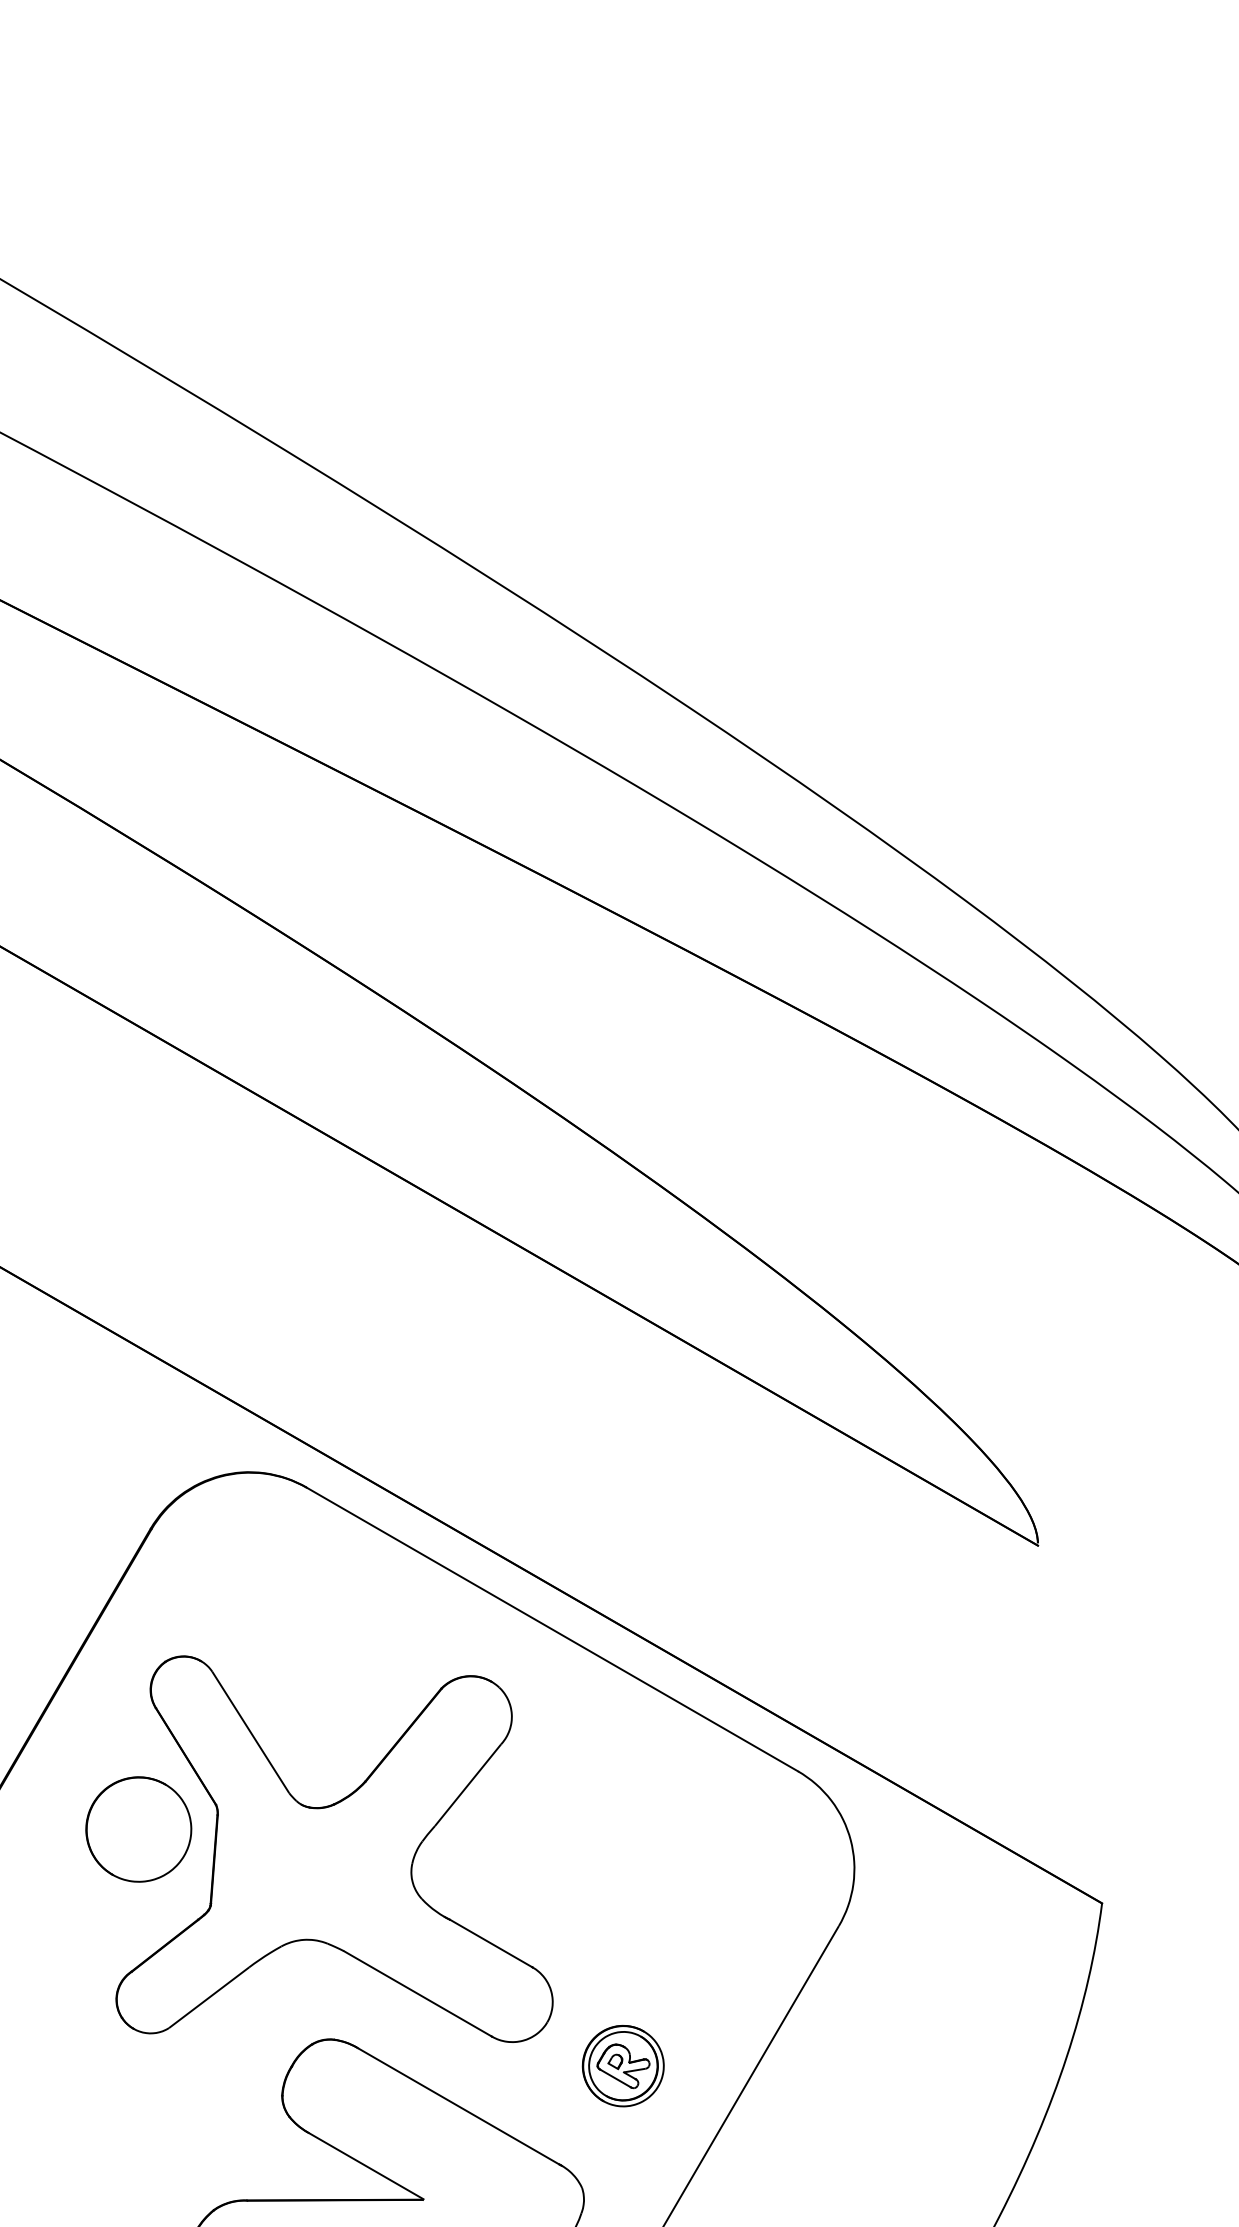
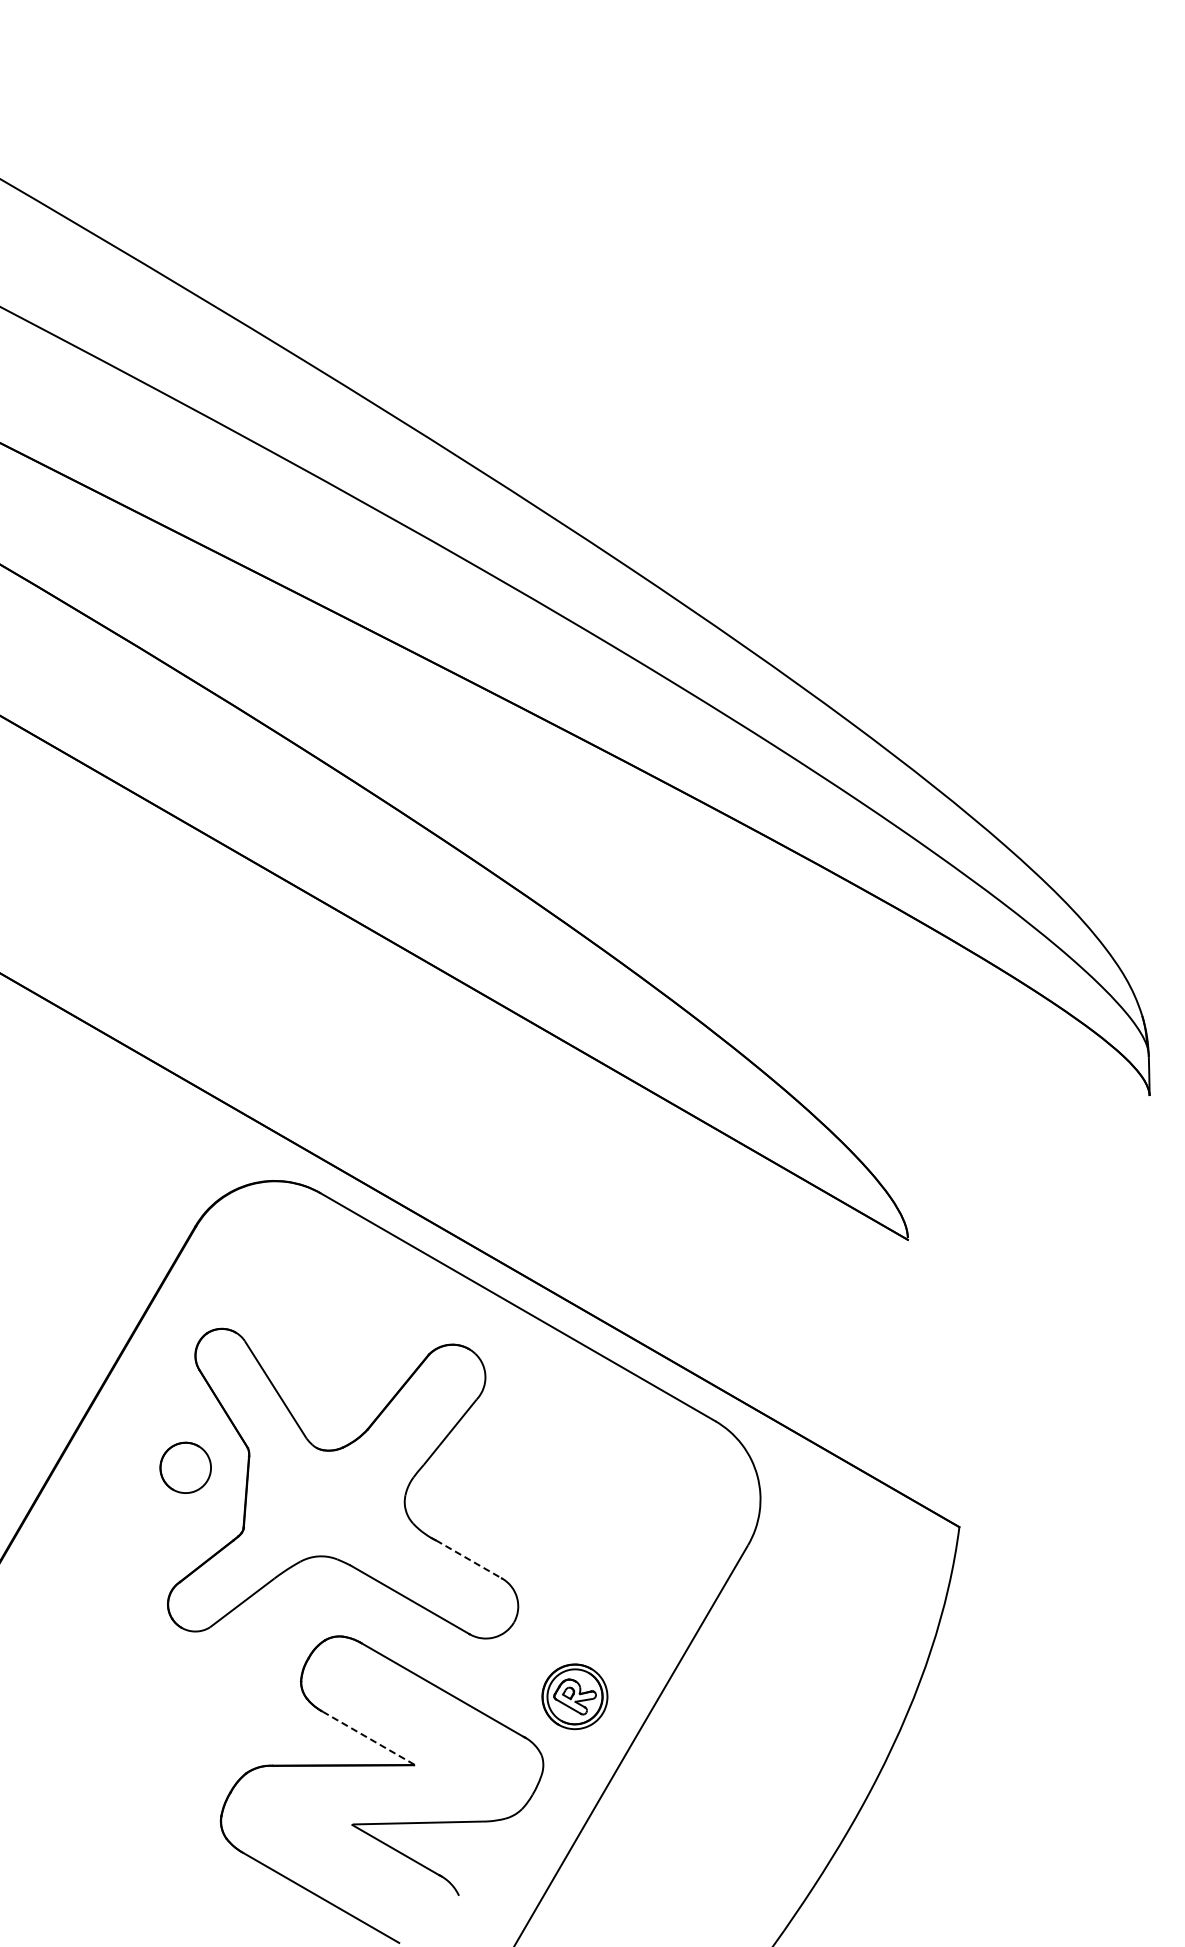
part: (138, 1829) -> (185, 1467), size x0.6
line: (492, 1943) -> (469, 1559), solid -> dashed
part: (622, 2065) -> (574, 1696), moved
line: (366, 2166) -> (368, 1738), solid -> dashed

